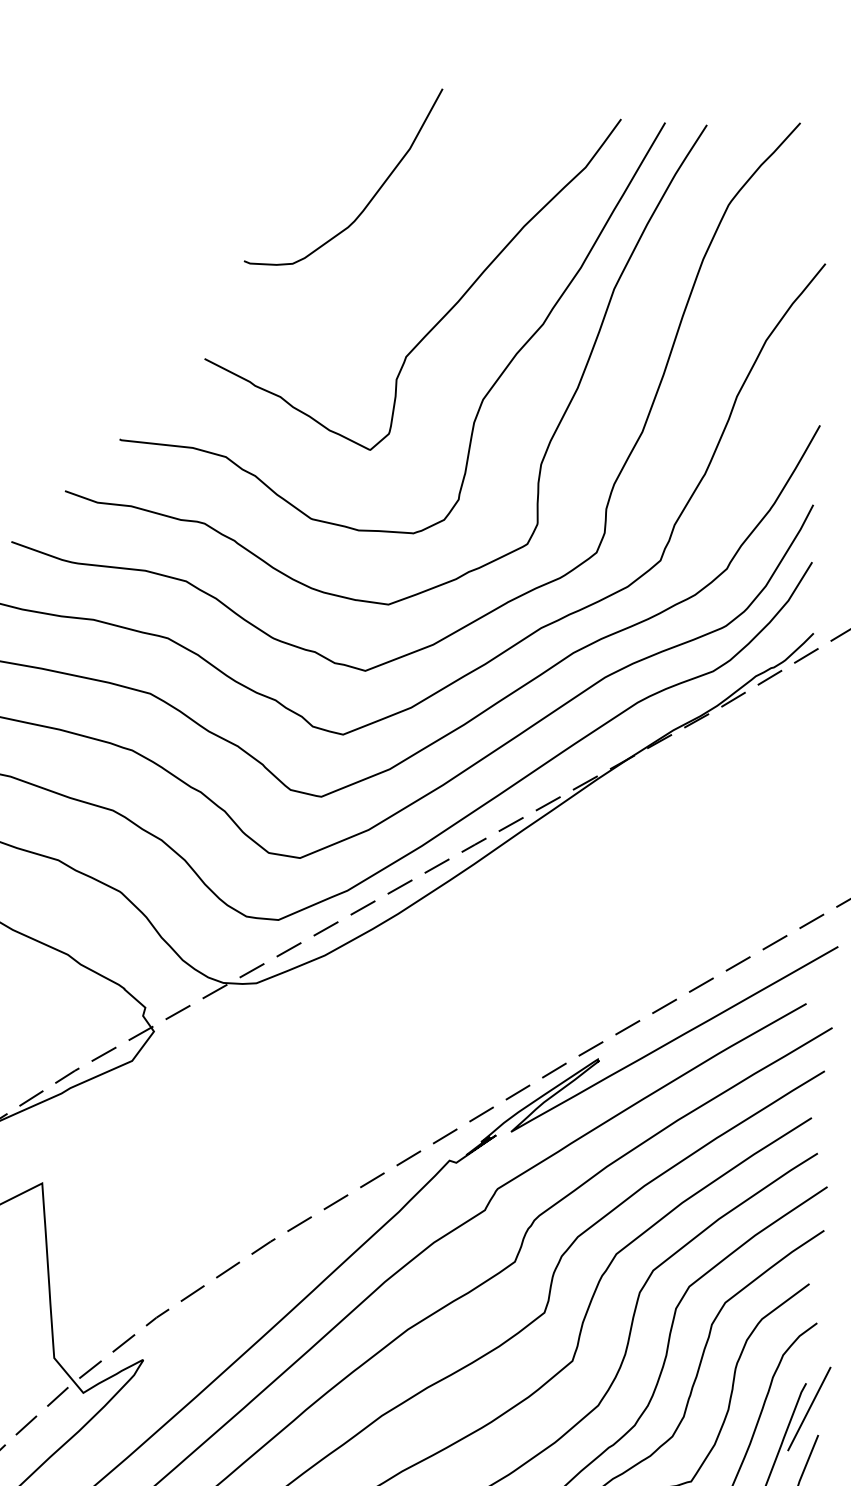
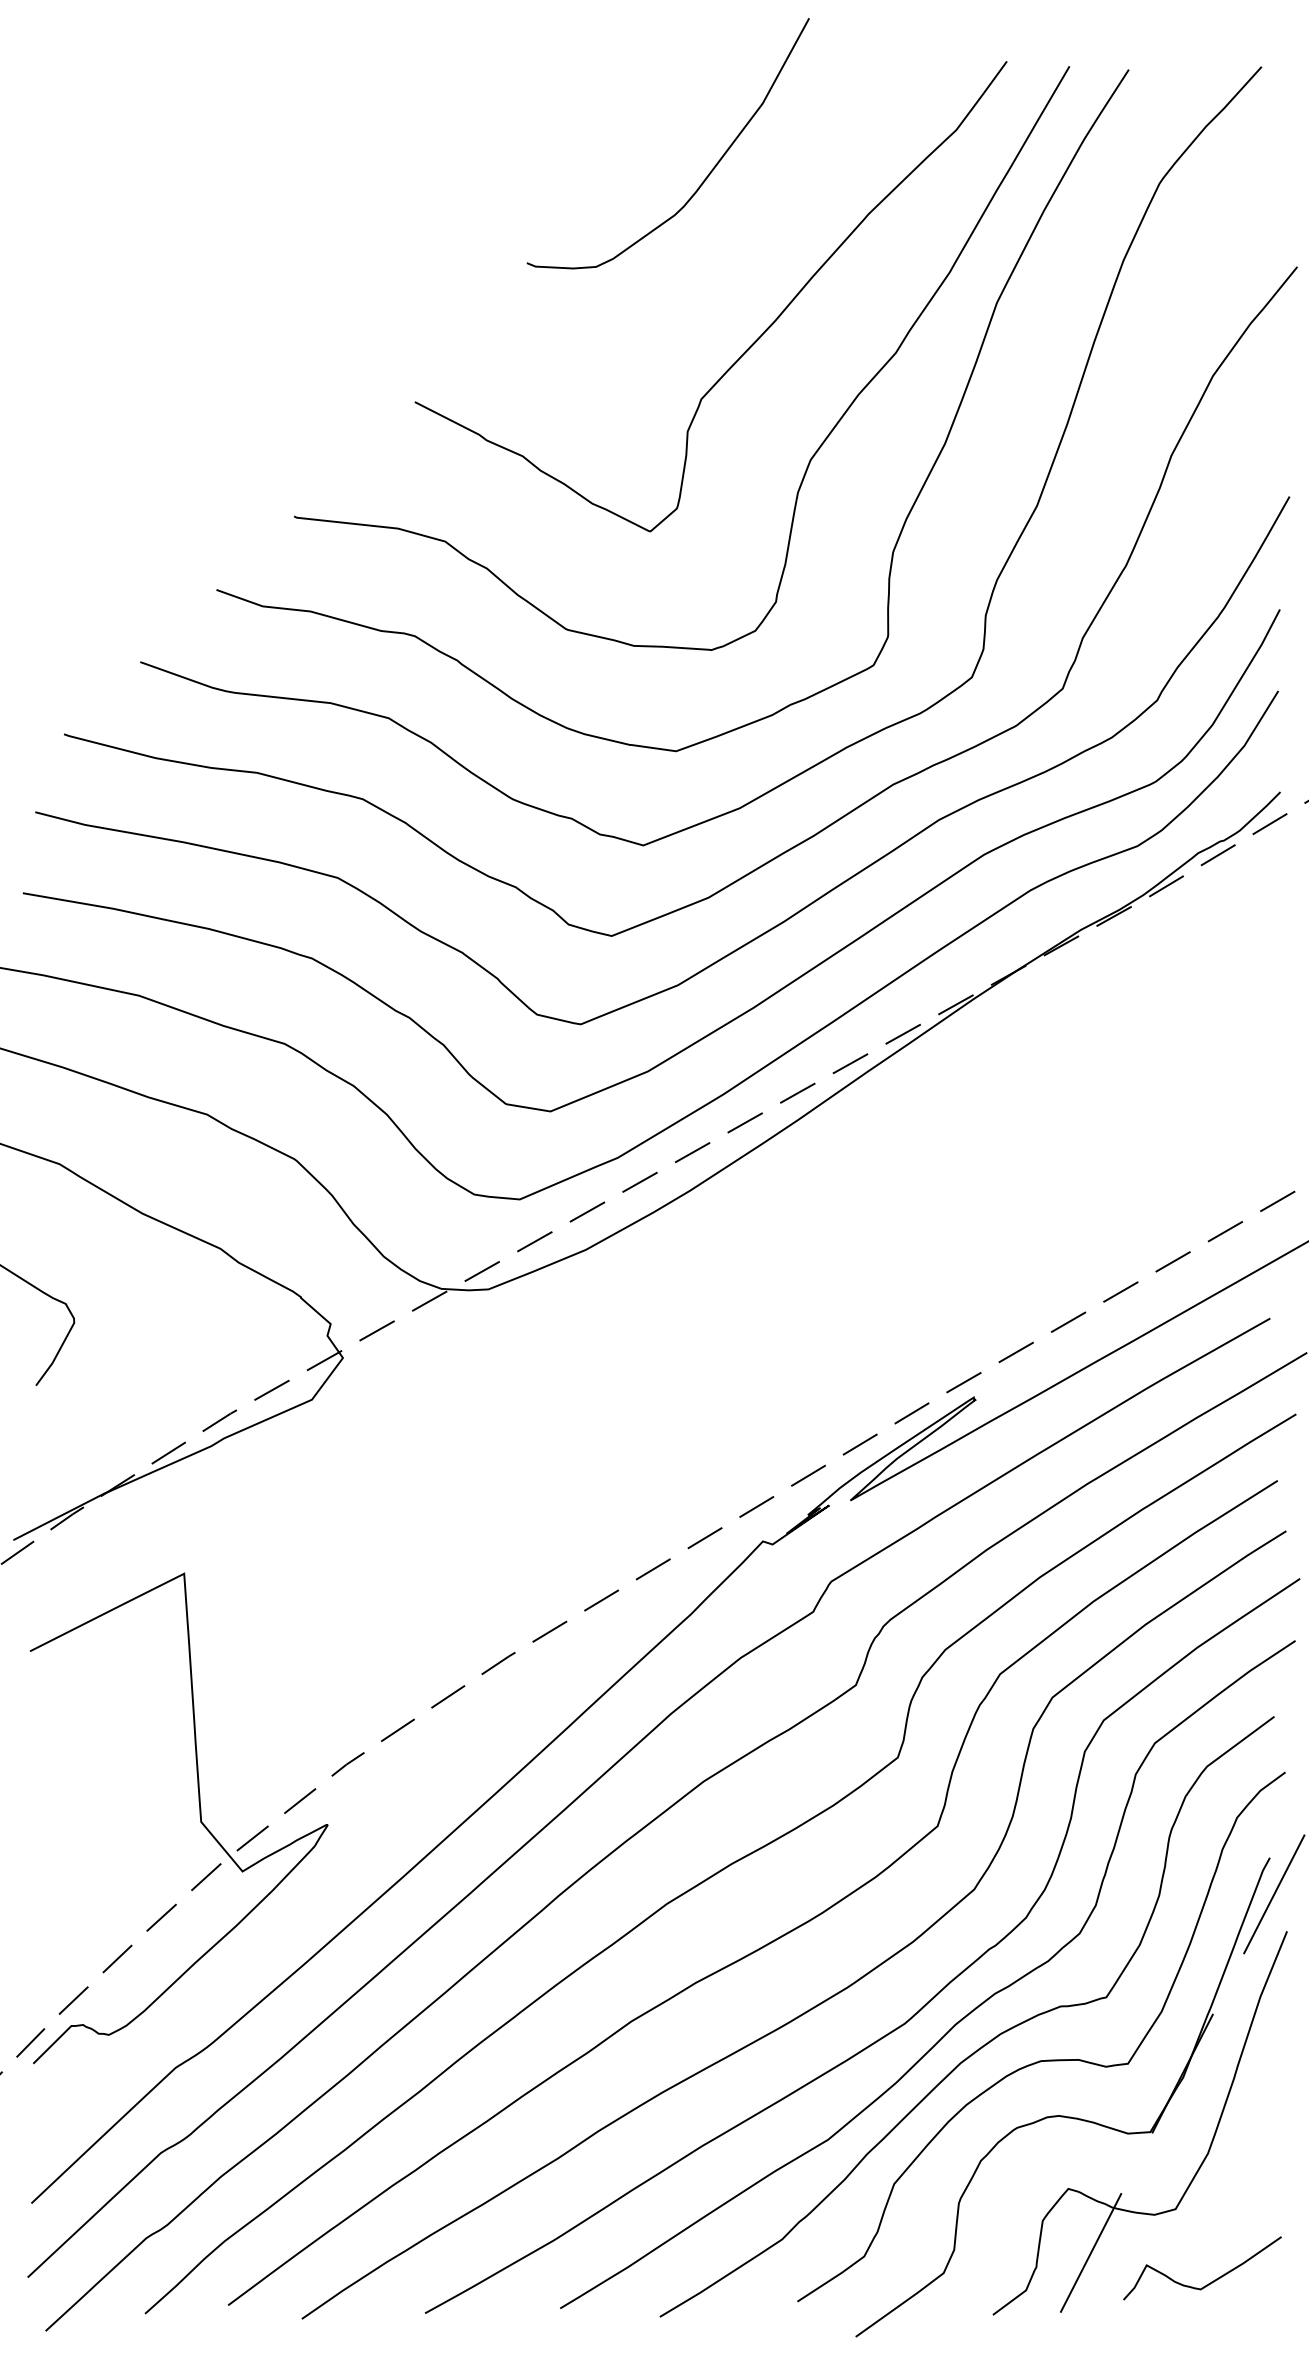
curve: (371, 198) -> (708, 173), moved

